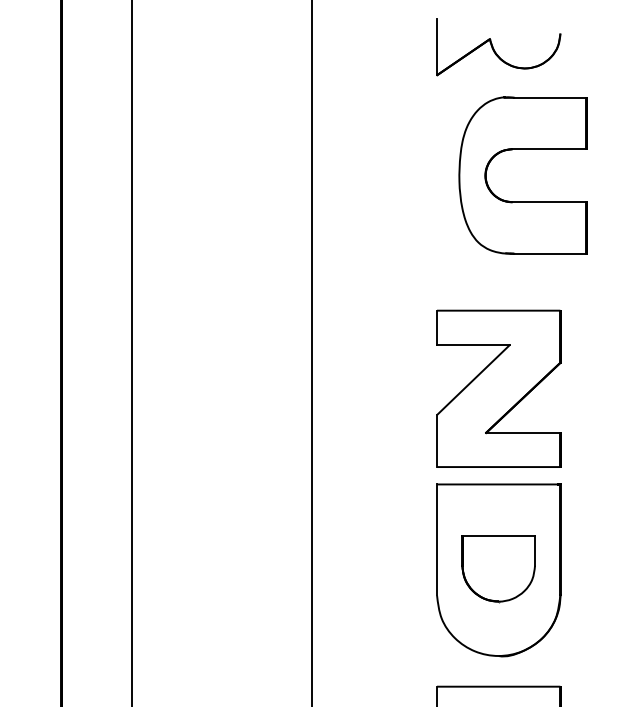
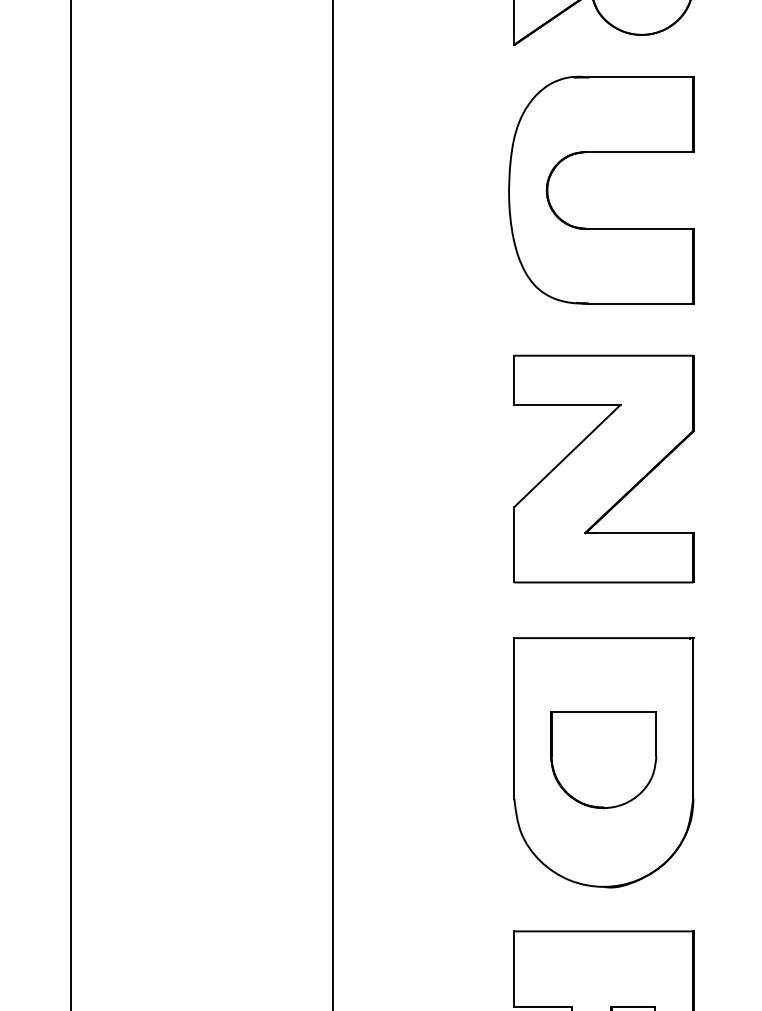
part: (522, 149) -> (600, 152), moved
part: (498, 388) -> (603, 468), moved

